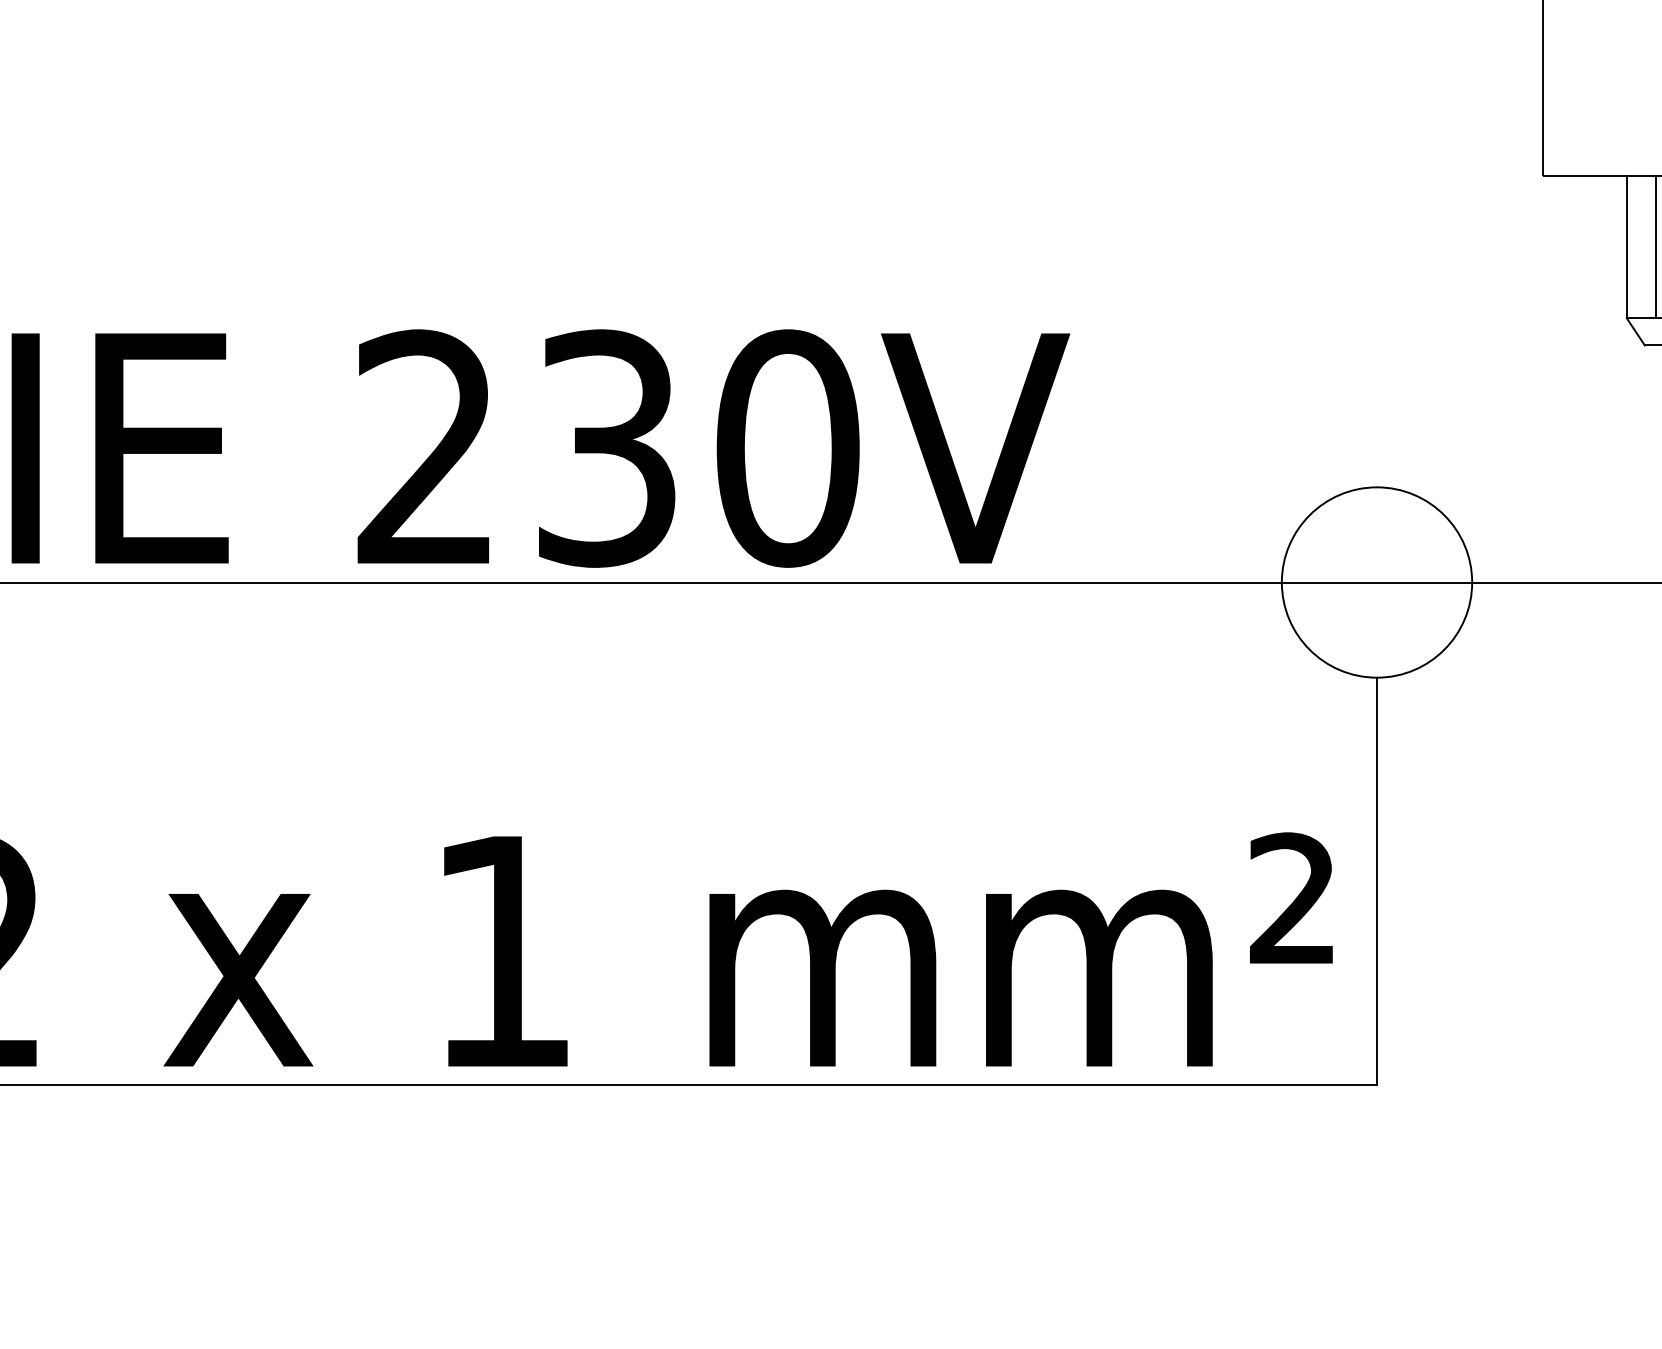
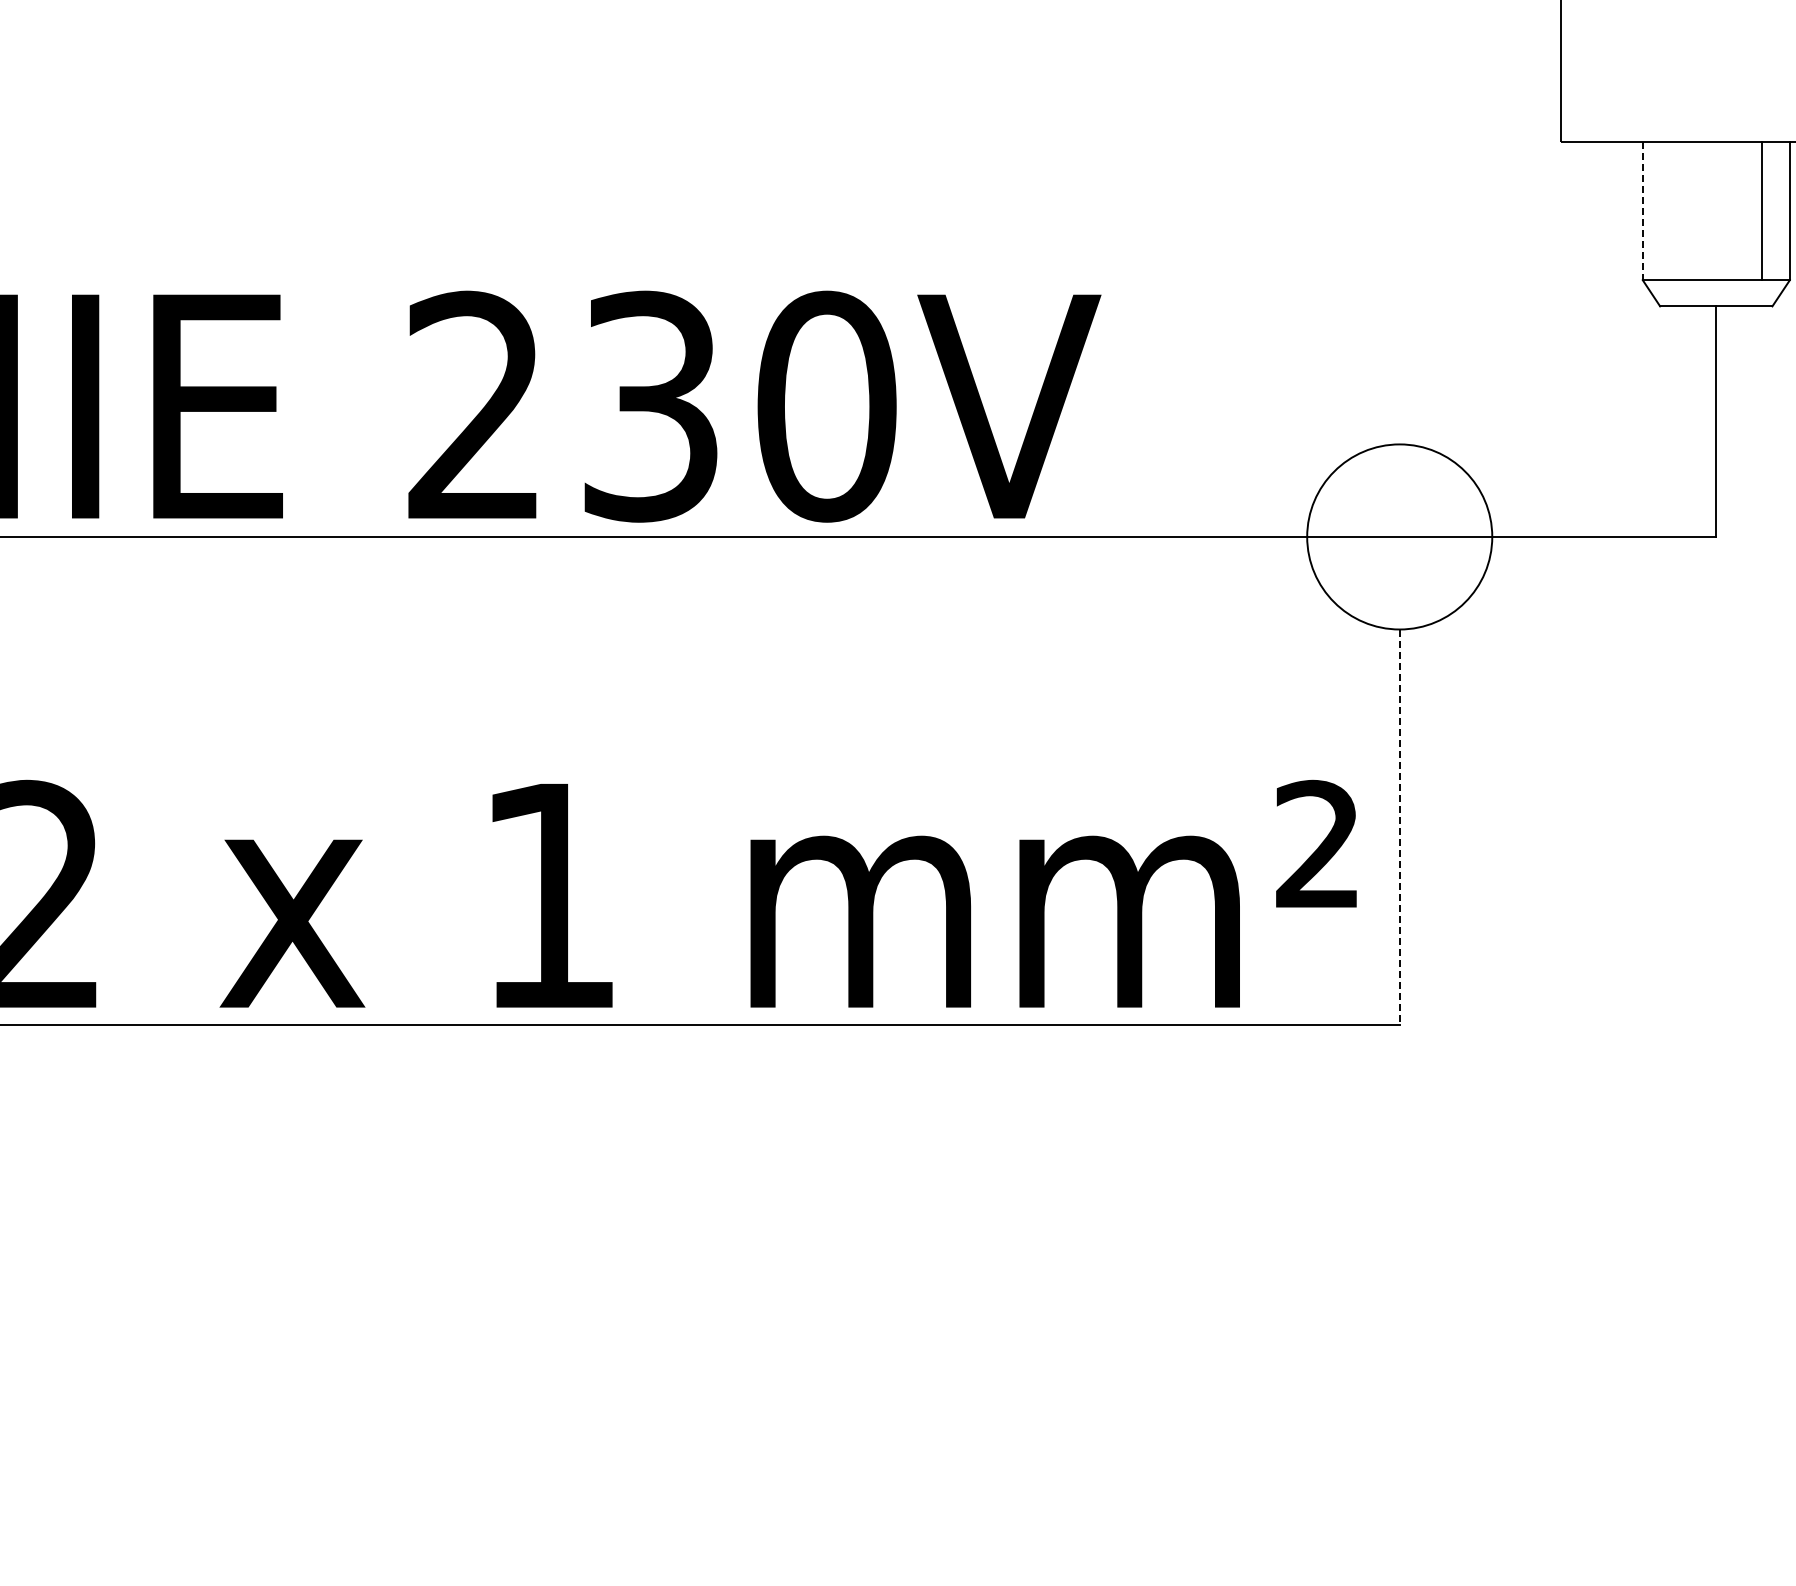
line: (1656, 246) -> (1671, 210), removed
line: (1626, 247) -> (1642, 211), solid -> dashed
line: (1376, 881) -> (1399, 827), solid -> dashed

